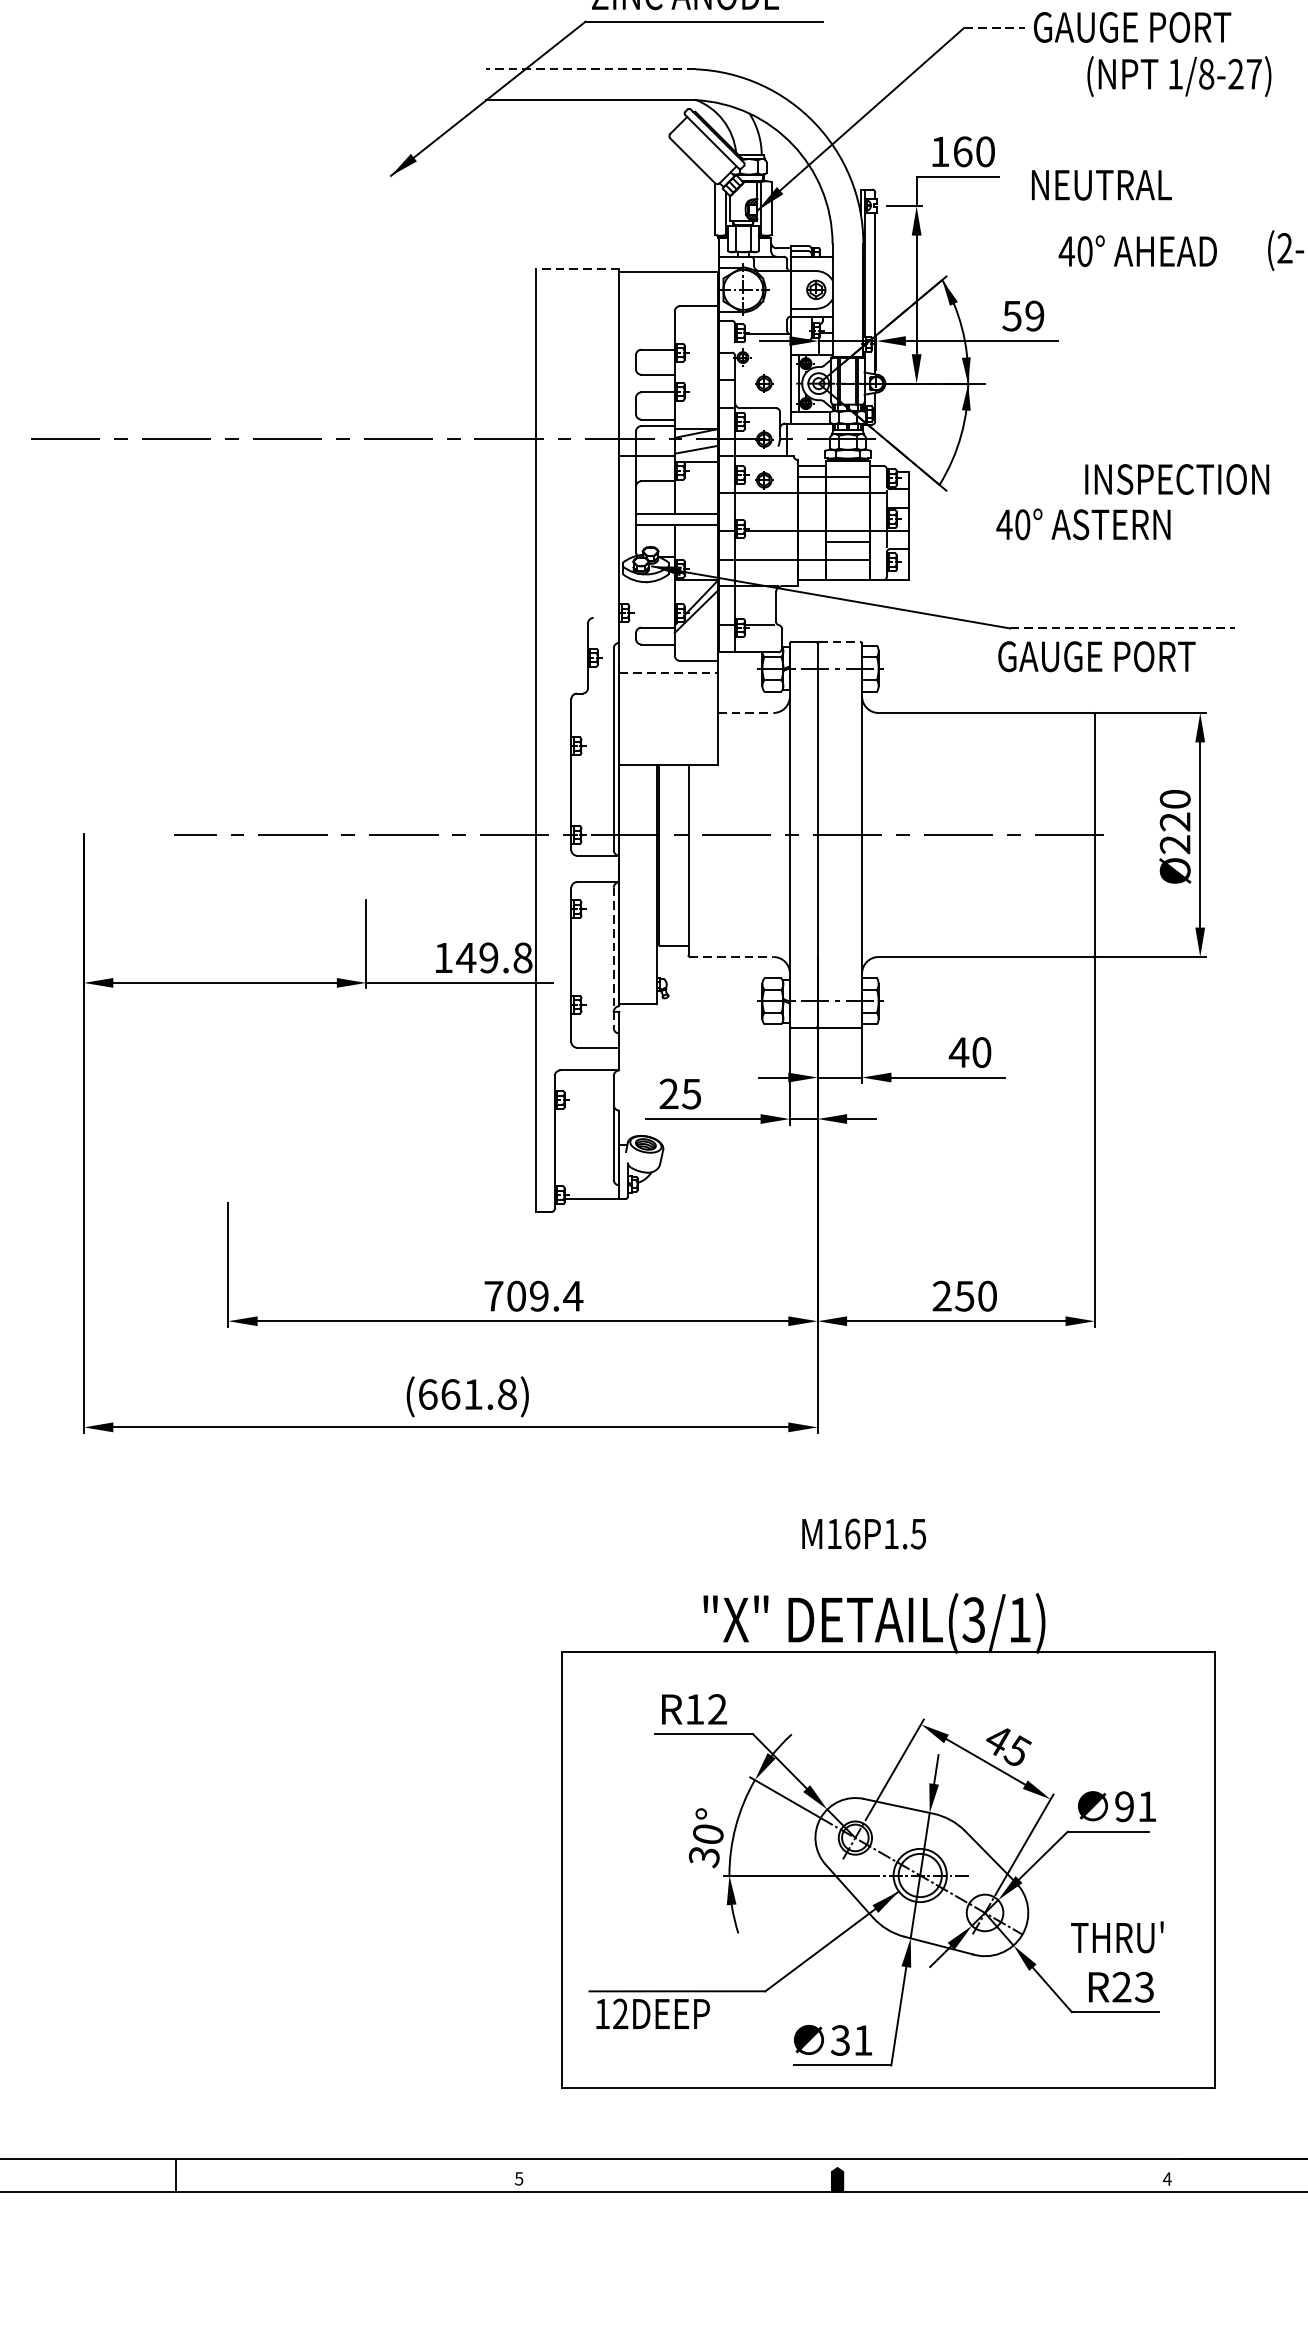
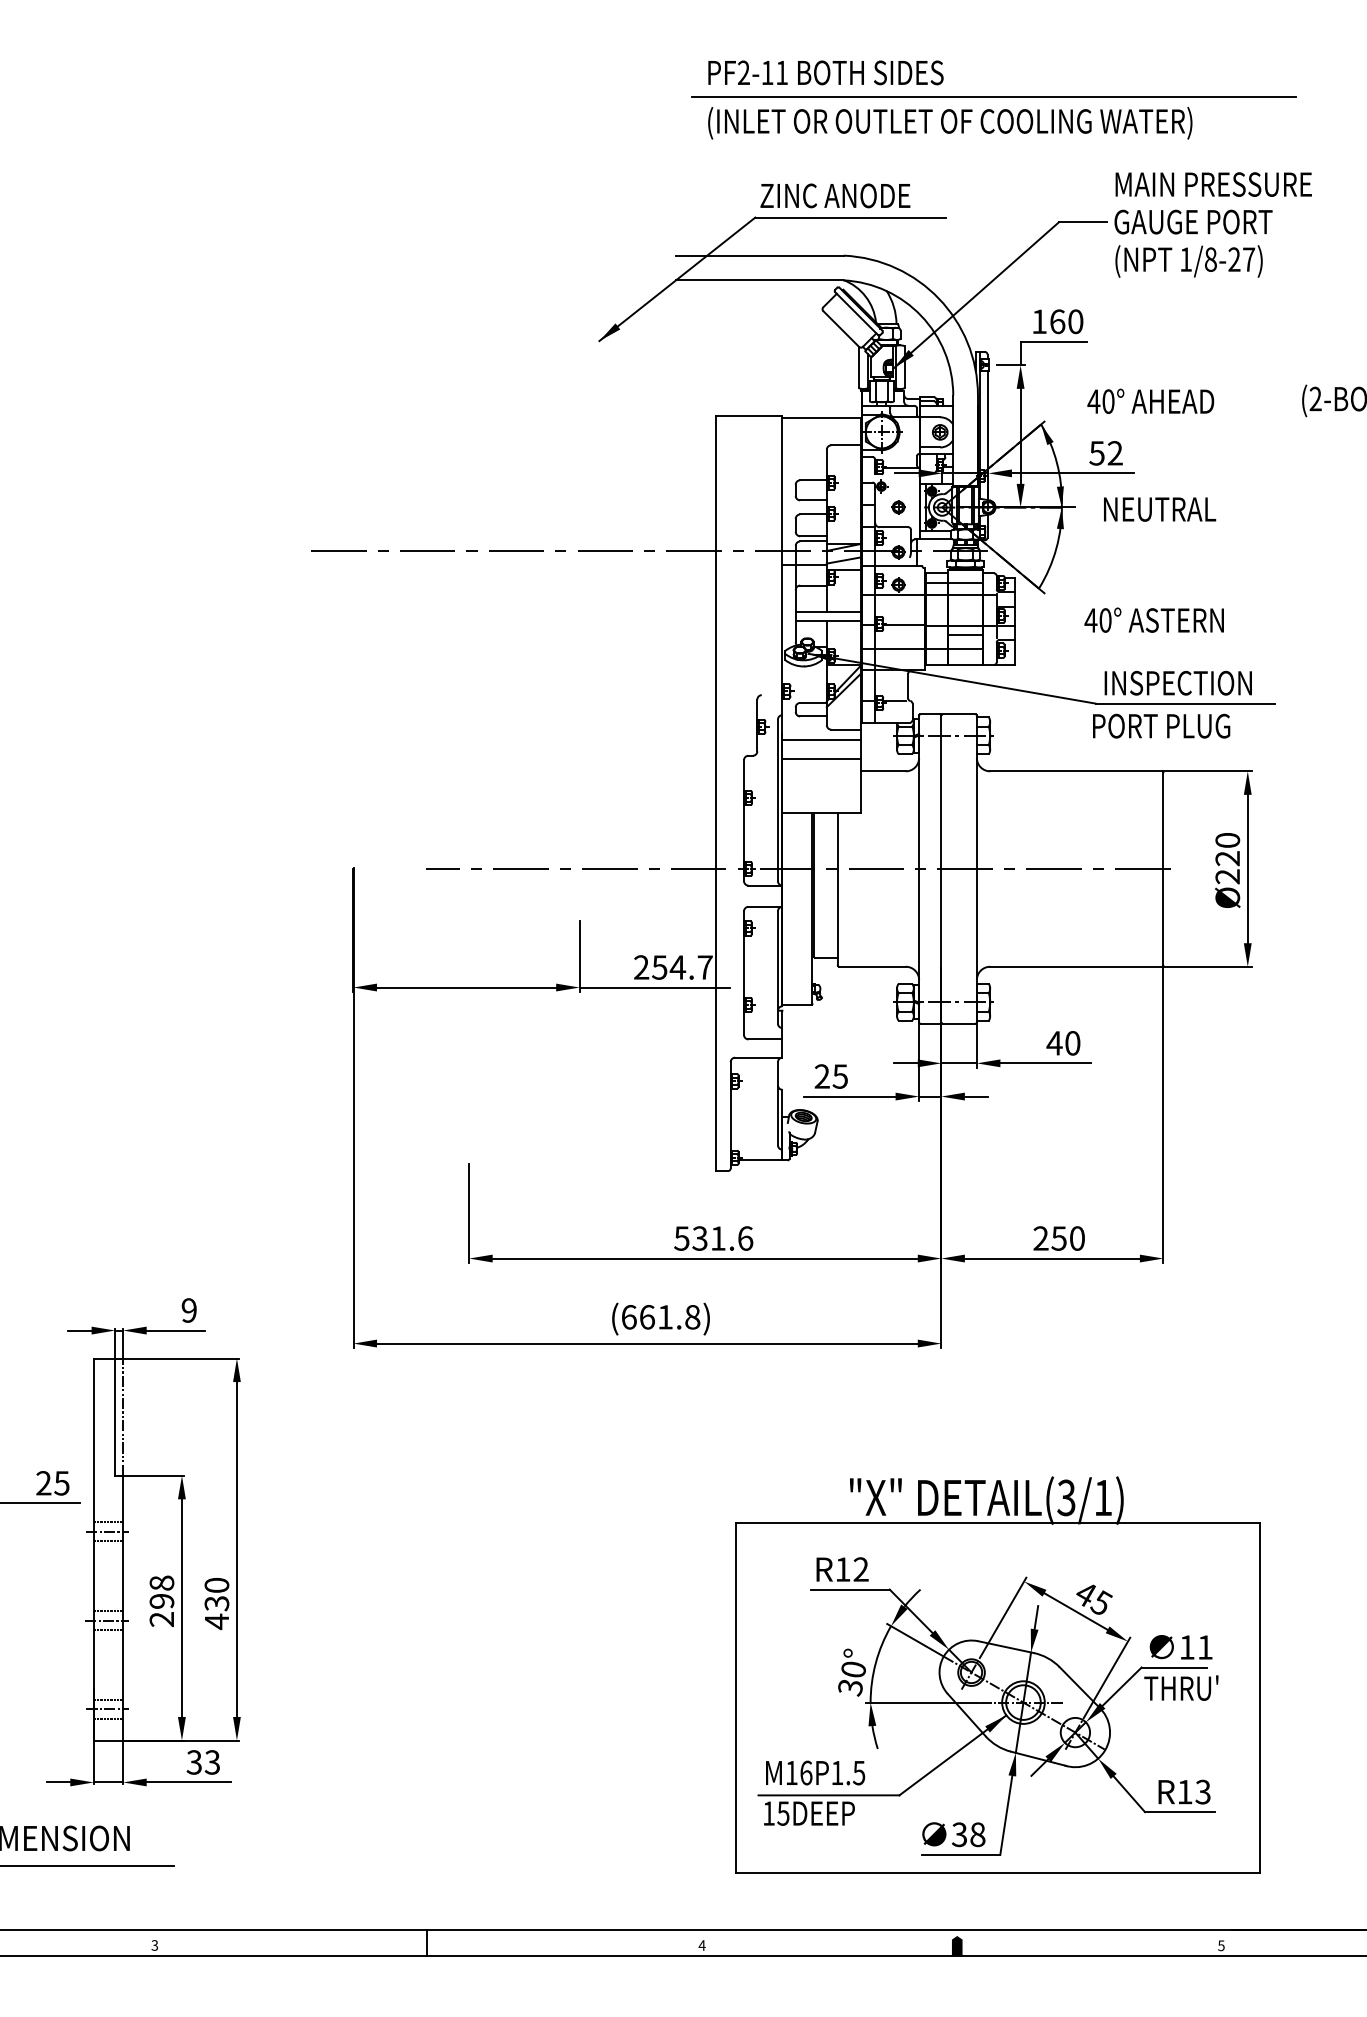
line: (995, 27) -> (1083, 222), dashed -> solid
line: (590, 69) -> (759, 255), dashed -> solid
text: (1178, 76) -> (1188, 261), moved
text: (1102, 185) -> (1160, 509), moved
text: (1137, 250) -> (1150, 400), moved
line: (576, 268) -> (748, 415), dashed -> solid
text: (1033, 316) -> (1114, 453), 59 -> 52
text: (1176, 479) -> (1177, 683), moved
line: (1122, 628) -> (1185, 703), dashed -> solid
line: (840, 642) -> (959, 714), dashed -> solid
text: (1097, 655) -> (1165, 725), GAUGE PORT -> PORT PLUG
line: (668, 673) -> (821, 739), dashed -> solid
line: (668, 698) -> (821, 759), added
line: (746, 713) -> (884, 771), dashed -> solid
line: (731, 956) -> (872, 966), dashed -> solid
text: (483, 957) -> (673, 967), 149.8 -> 254.7
line: (613, 957) -> (777, 967), dashed -> solid
text: (533, 1296) -> (713, 1238), 709.4 -> 531.6
text: (864, 1533) -> (815, 1772), moved
text: (1123, 1806) -> (1186, 1647), 91 -> 11
text: (1117, 1936) -> (1181, 1687), moved
text: (1121, 1986) -> (1184, 1791), R23 -> R13
text: (620, 2013) -> (783, 1813), 12DEEP -> 15DEEP
text: (862, 2040) -> (977, 1834), 31 -> 38
text: (518, 2178) -> (701, 1945), 5 -> 4
text: (1166, 2178) -> (1220, 1945), 4 -> 5

